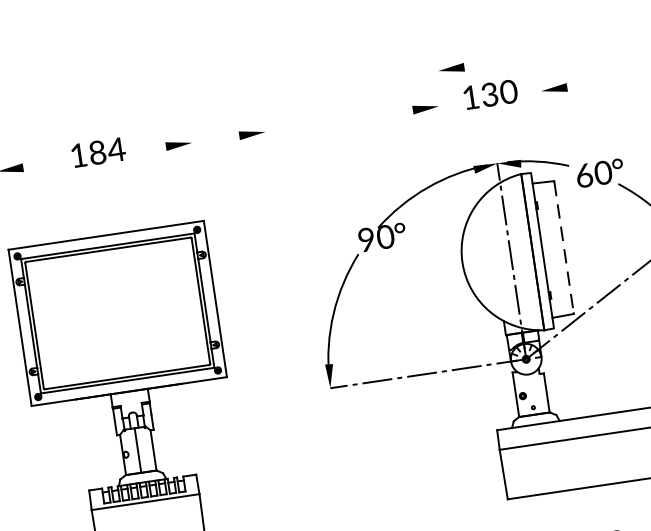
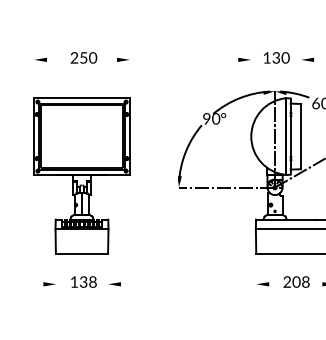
part: (450, 68) -> (259, 42), removed
part: (252, 133) -> (159, 59), removed
text: (96, 151) -> (83, 57), 184 -> 250
line: (565, 249) -> (301, 137), dashed -> solid

